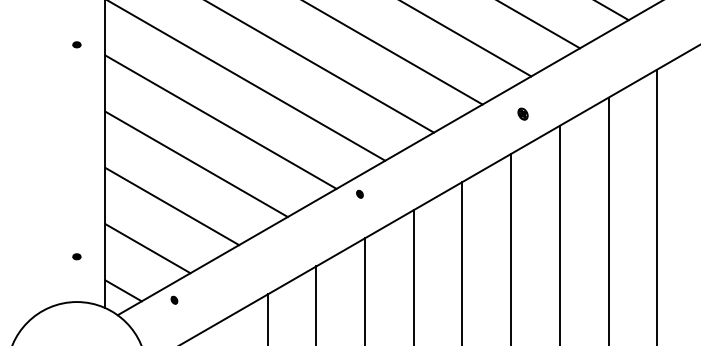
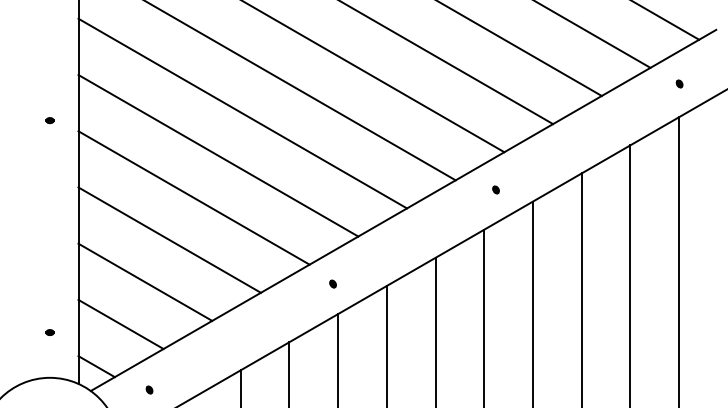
part: (522, 113) -> (495, 189), size x0.62
part: (359, 193) -> (332, 283), moved
part: (174, 299) -> (149, 389), moved

